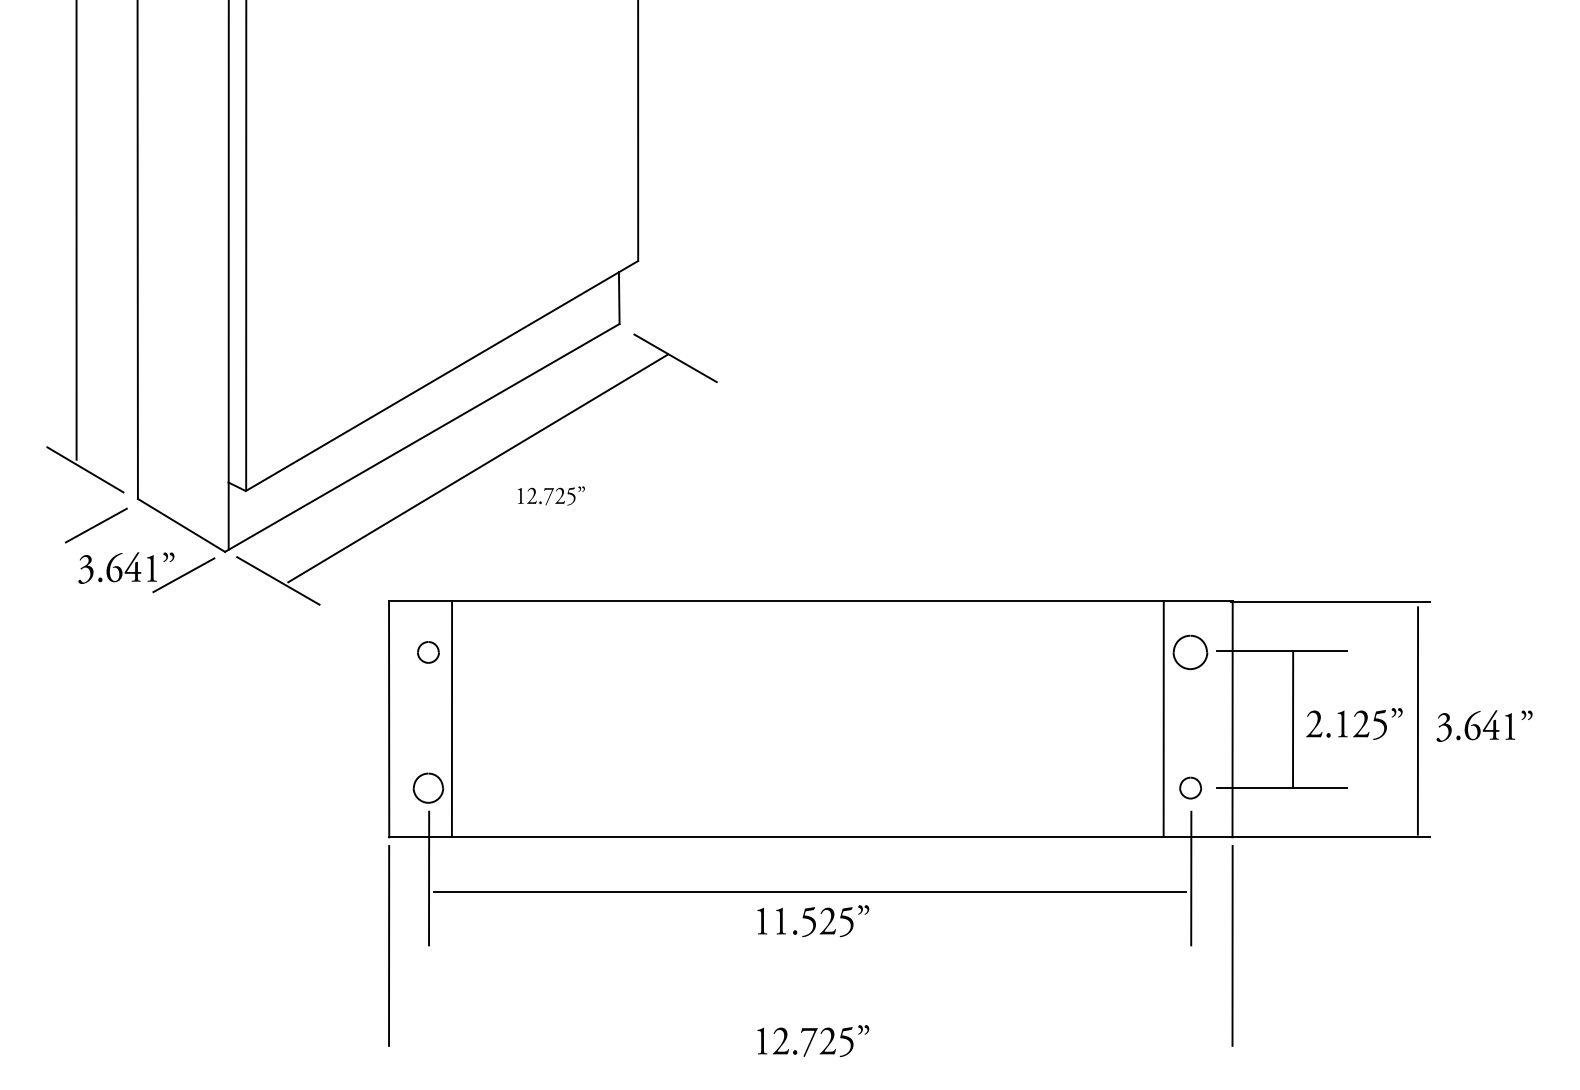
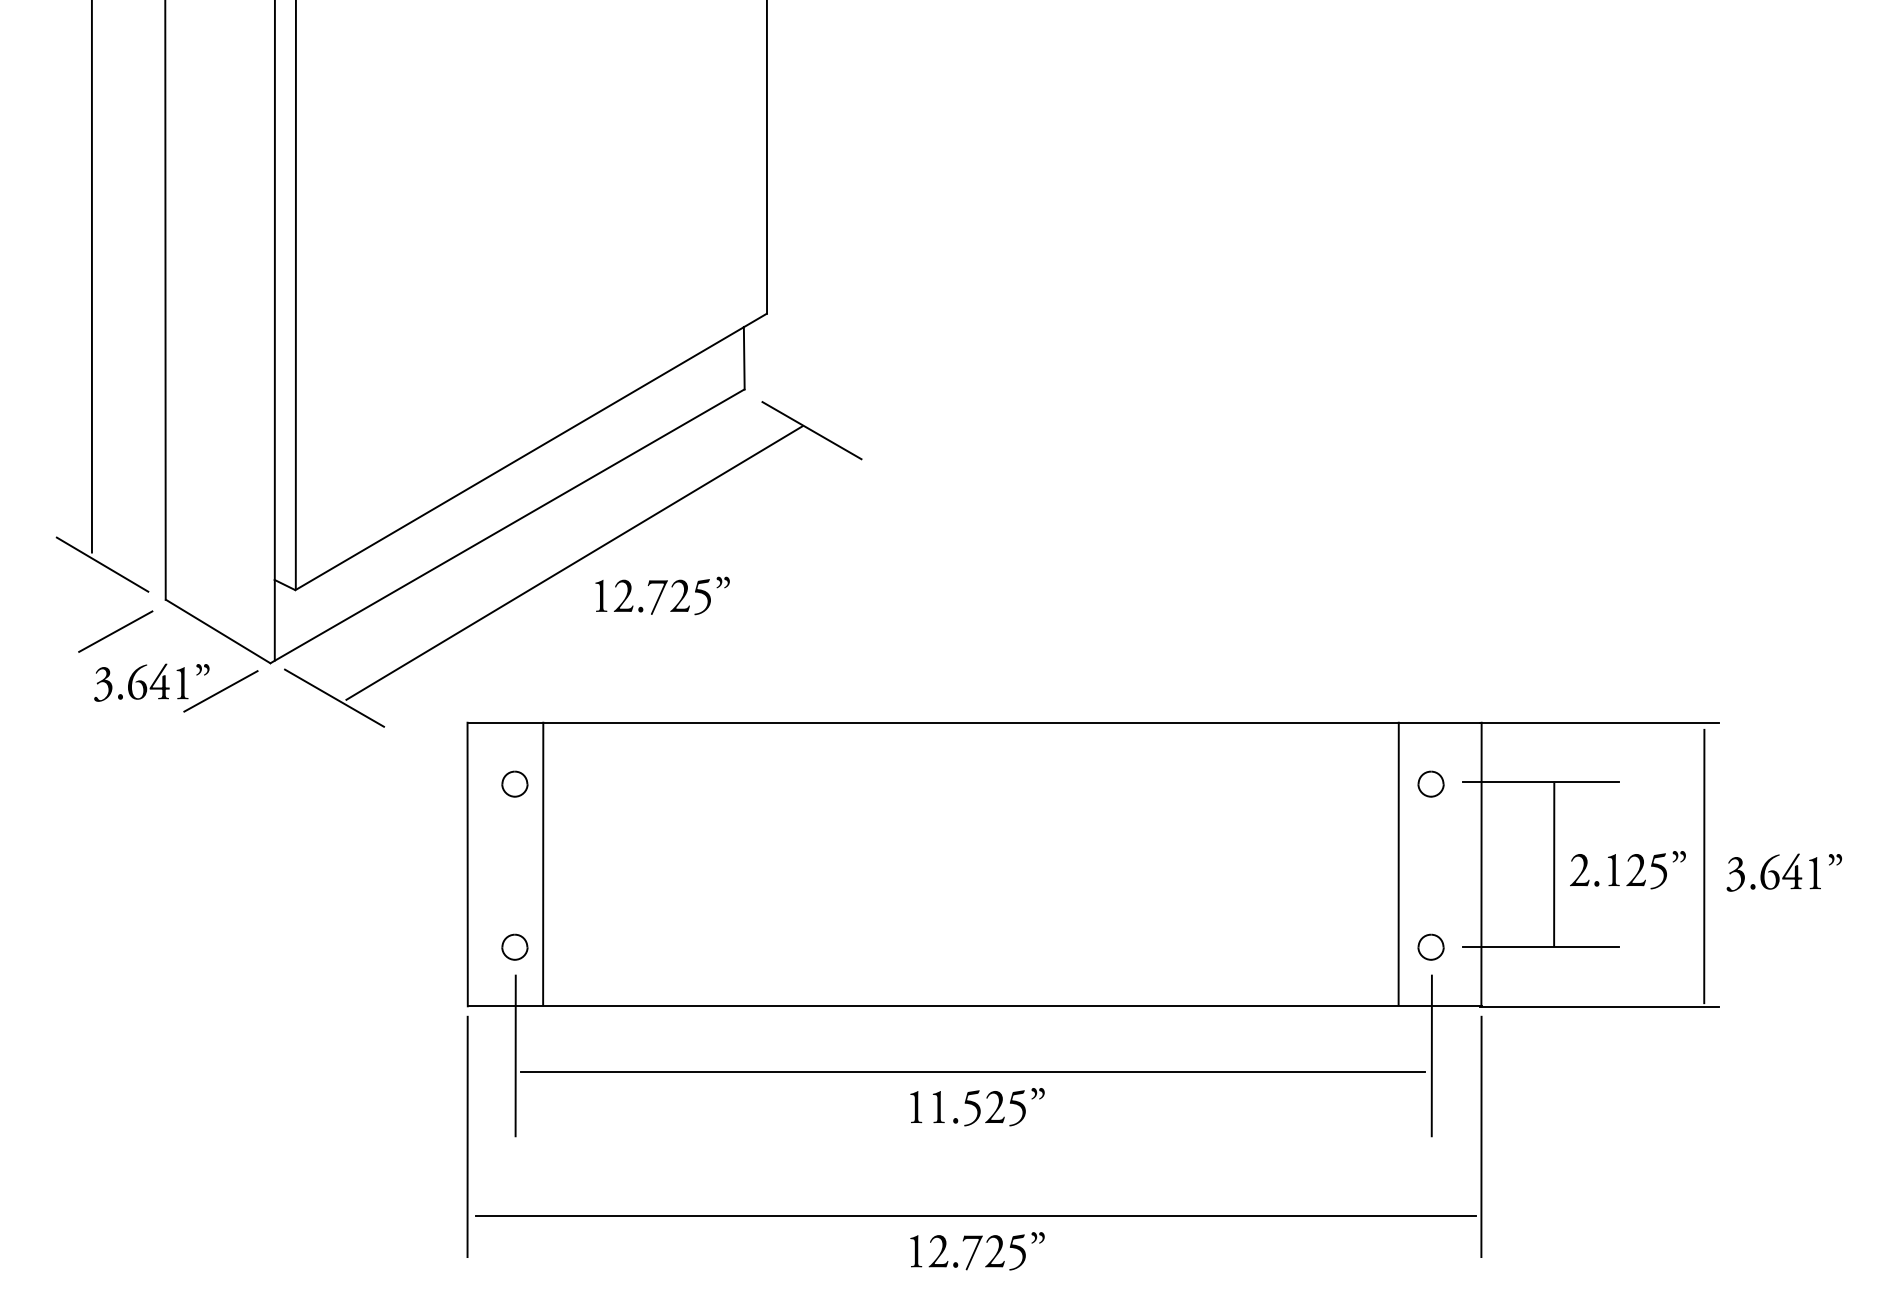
part: (551, 495) -> (662, 595), size x1.67
part: (1190, 652) -> (1430, 784), size x0.62
part: (428, 787) -> (514, 946), size x0.71
line: (812, 1012) -> (976, 1216), added

